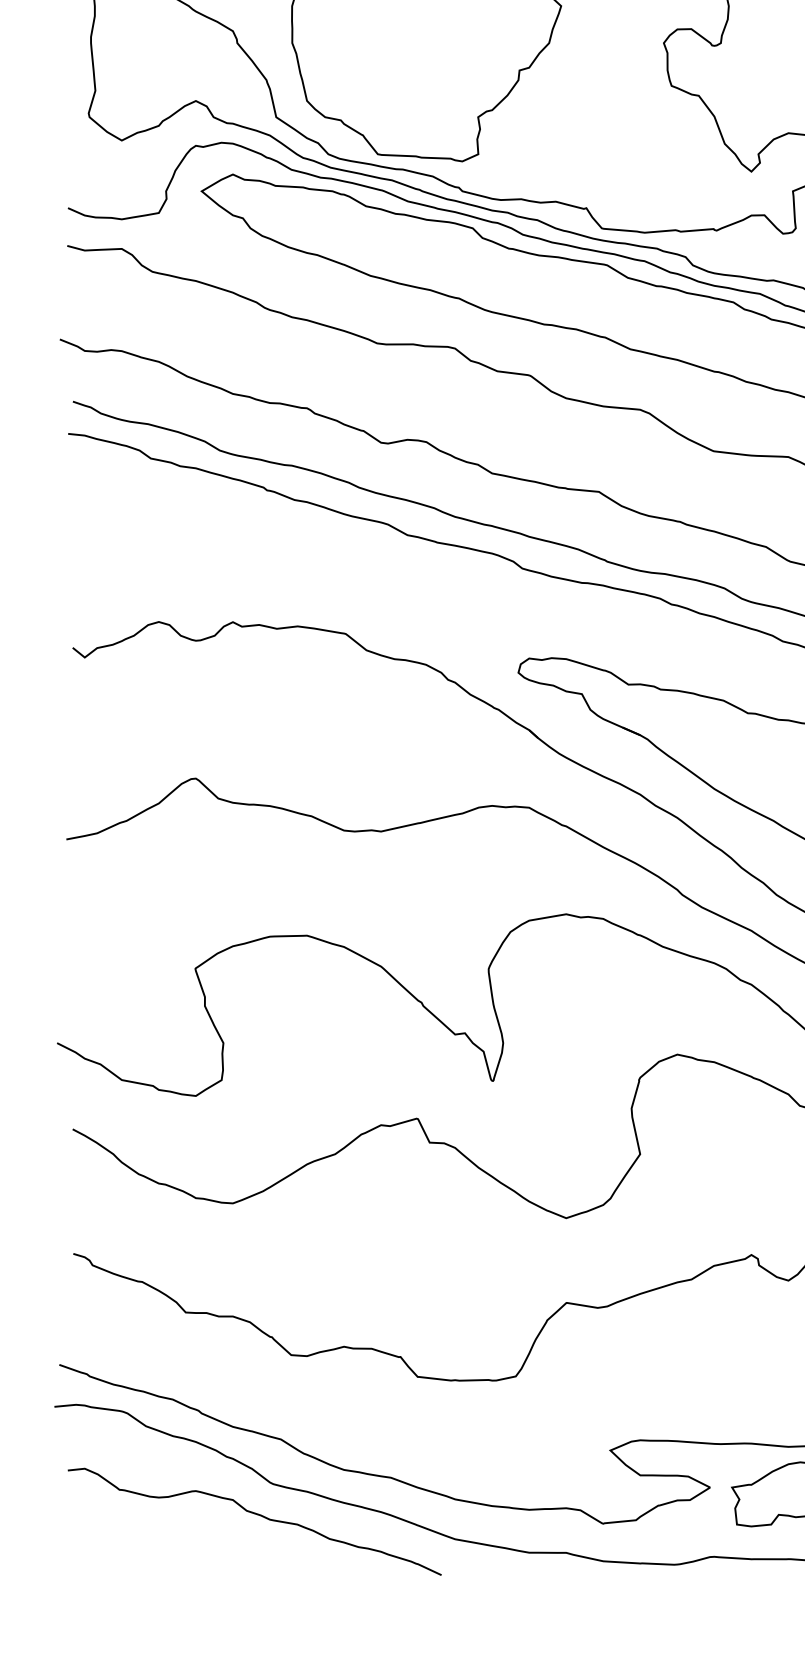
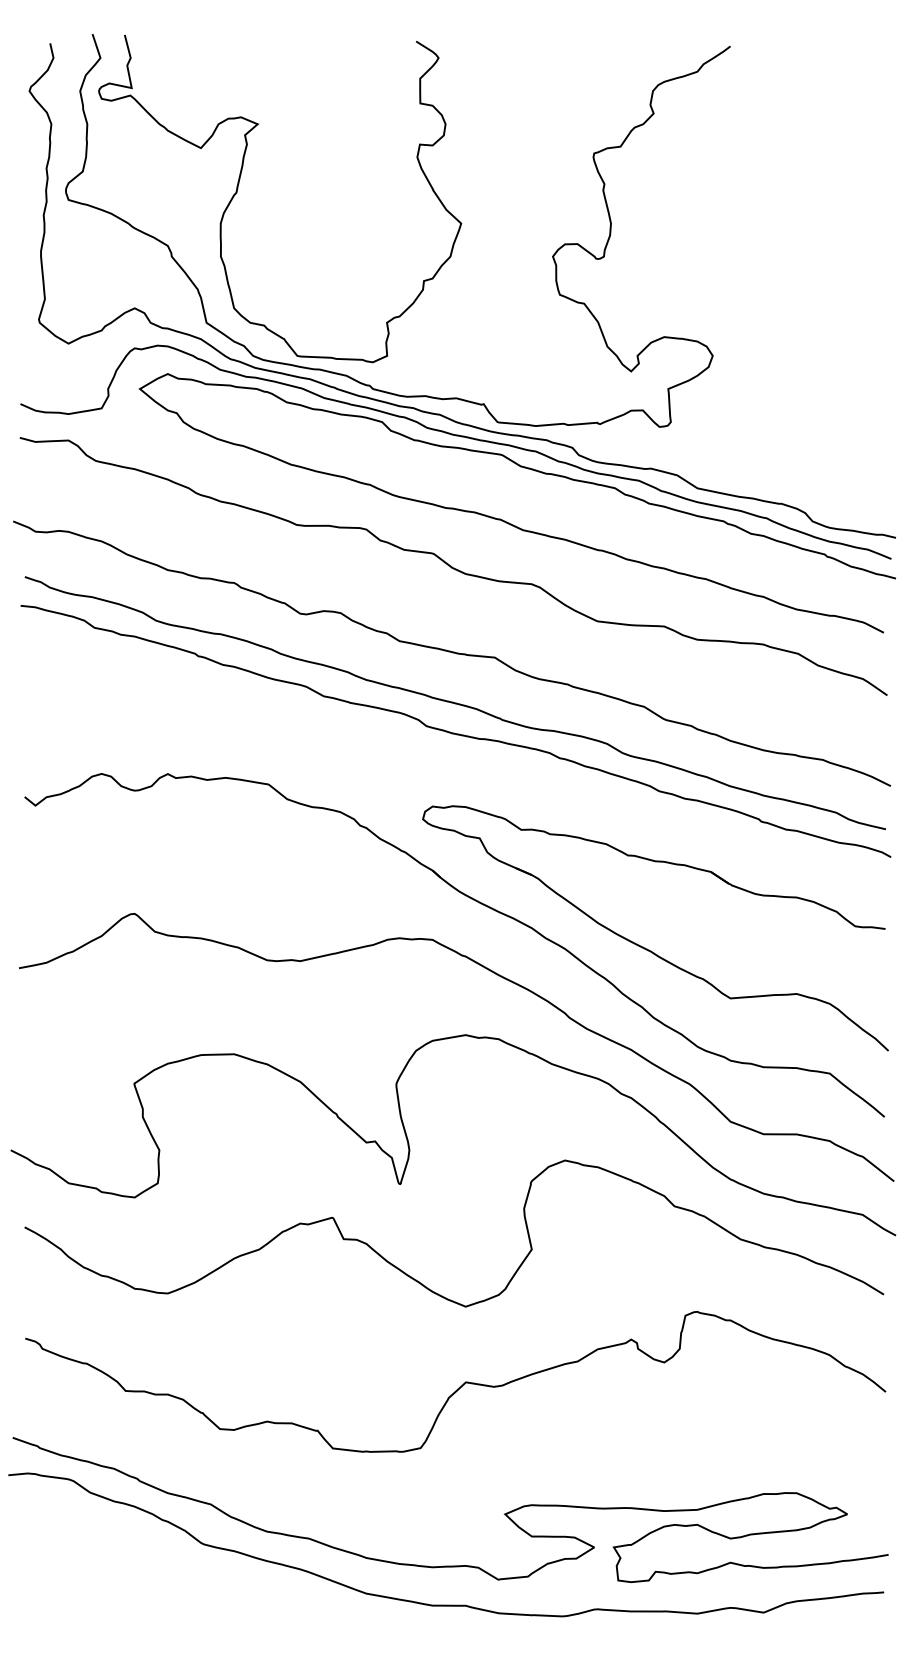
curve: (257, 1515) -> (189, 1572), removed

